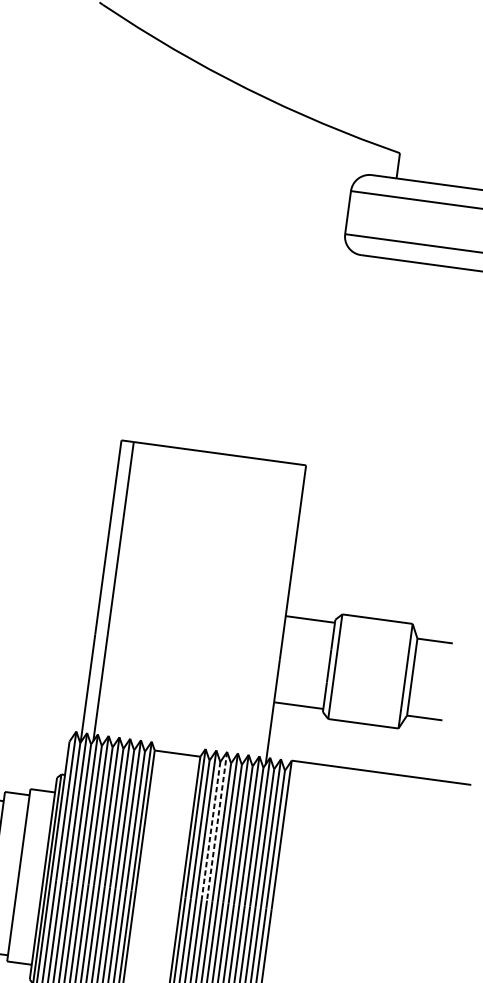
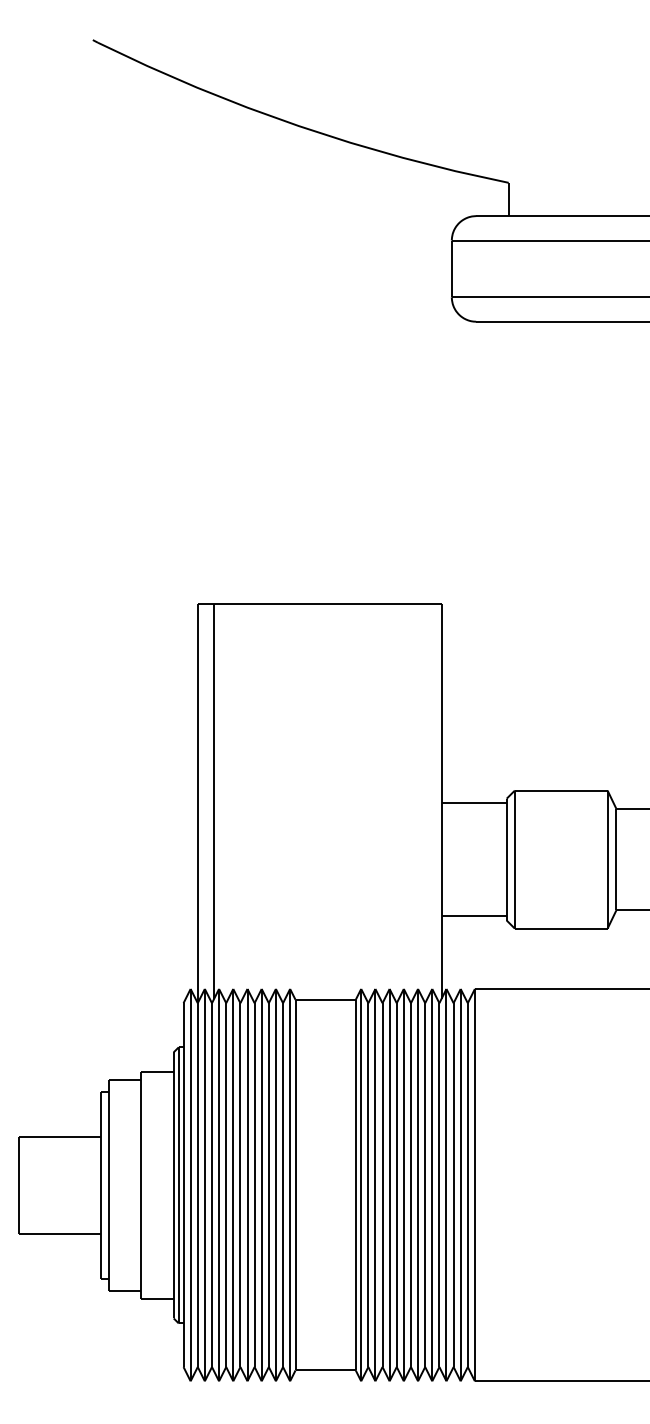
line: (216, 826) -> (389, 1087), dashed -> solid
line: (210, 831) -> (382, 1094), dashed -> solid

